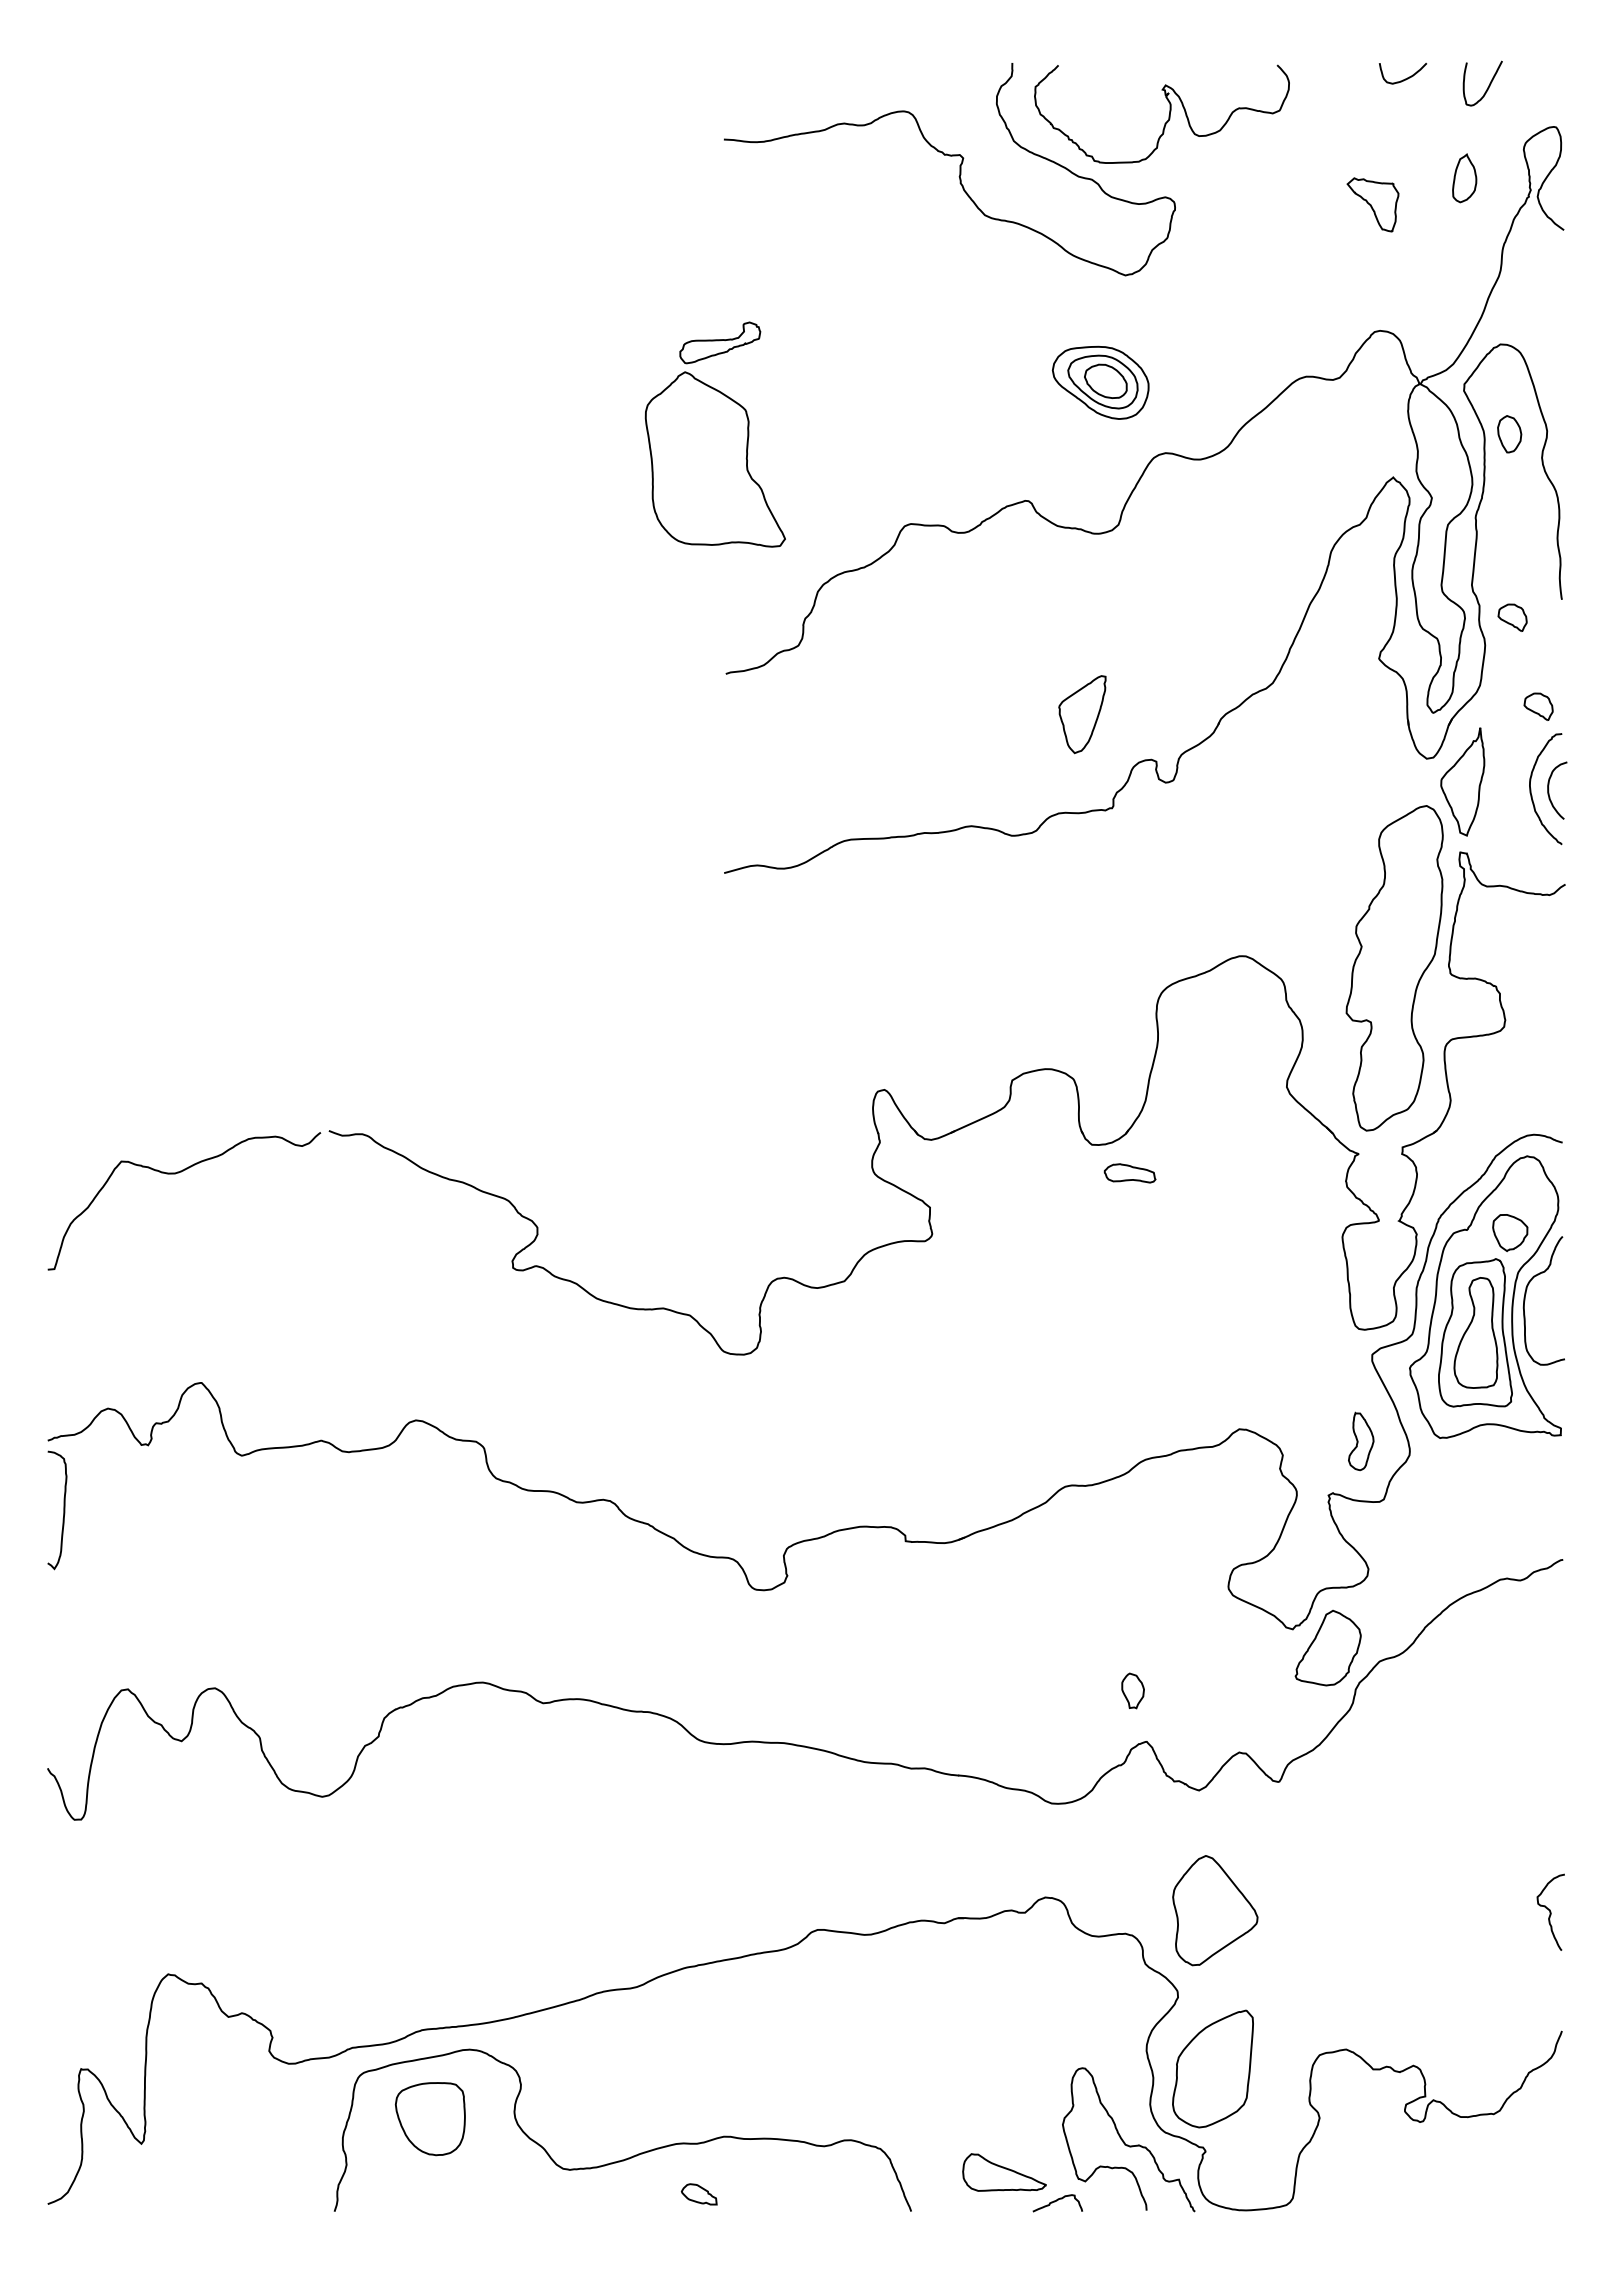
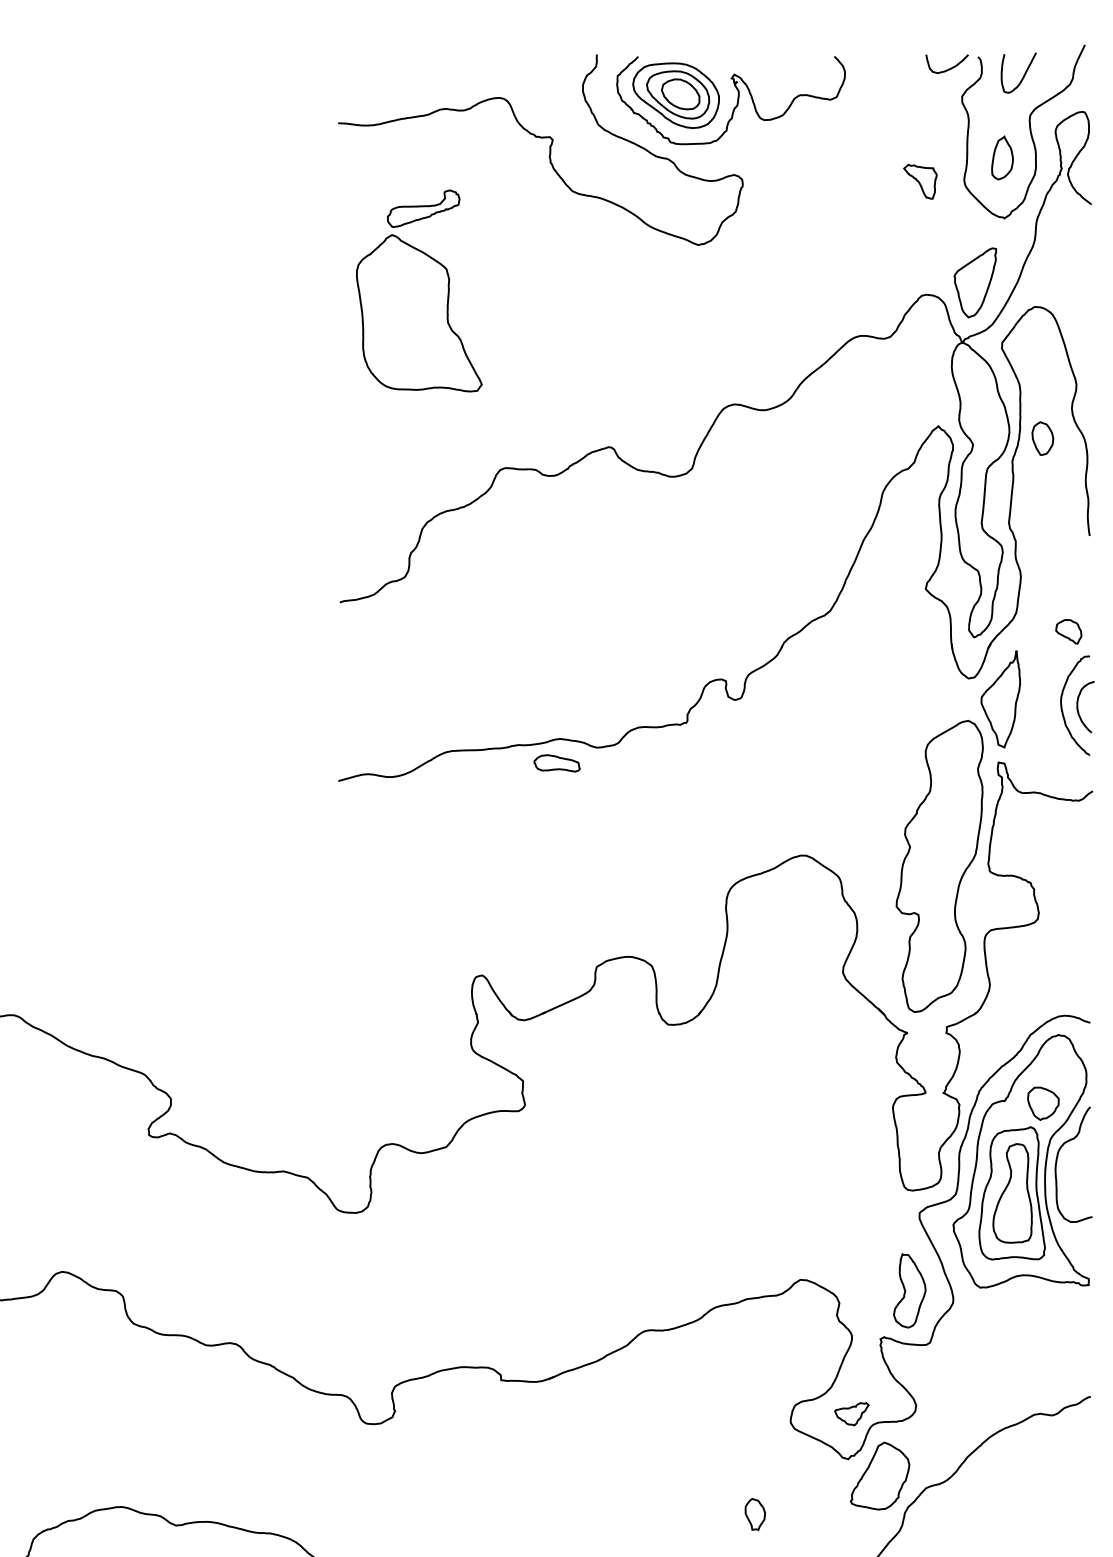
curve: (1495, 149) -> (1030, 132), added
part: (1373, 204) -> (920, 181), size x0.71
part: (1100, 382) -> (675, 95), moved
part: (714, 434) -> (418, 290), moved
part: (1509, 434) -> (1042, 438), moved
part: (1512, 617) -> (1045, 551), removed
part: (1082, 714) -> (975, 282), moved
part: (1129, 1173) -> (556, 763), moved
part: (1360, 1441) -> (909, 1290), size x1.43
part: (1296, 1578) -> (851, 1413), added
part: (1132, 1690) -> (754, 1514), moved

